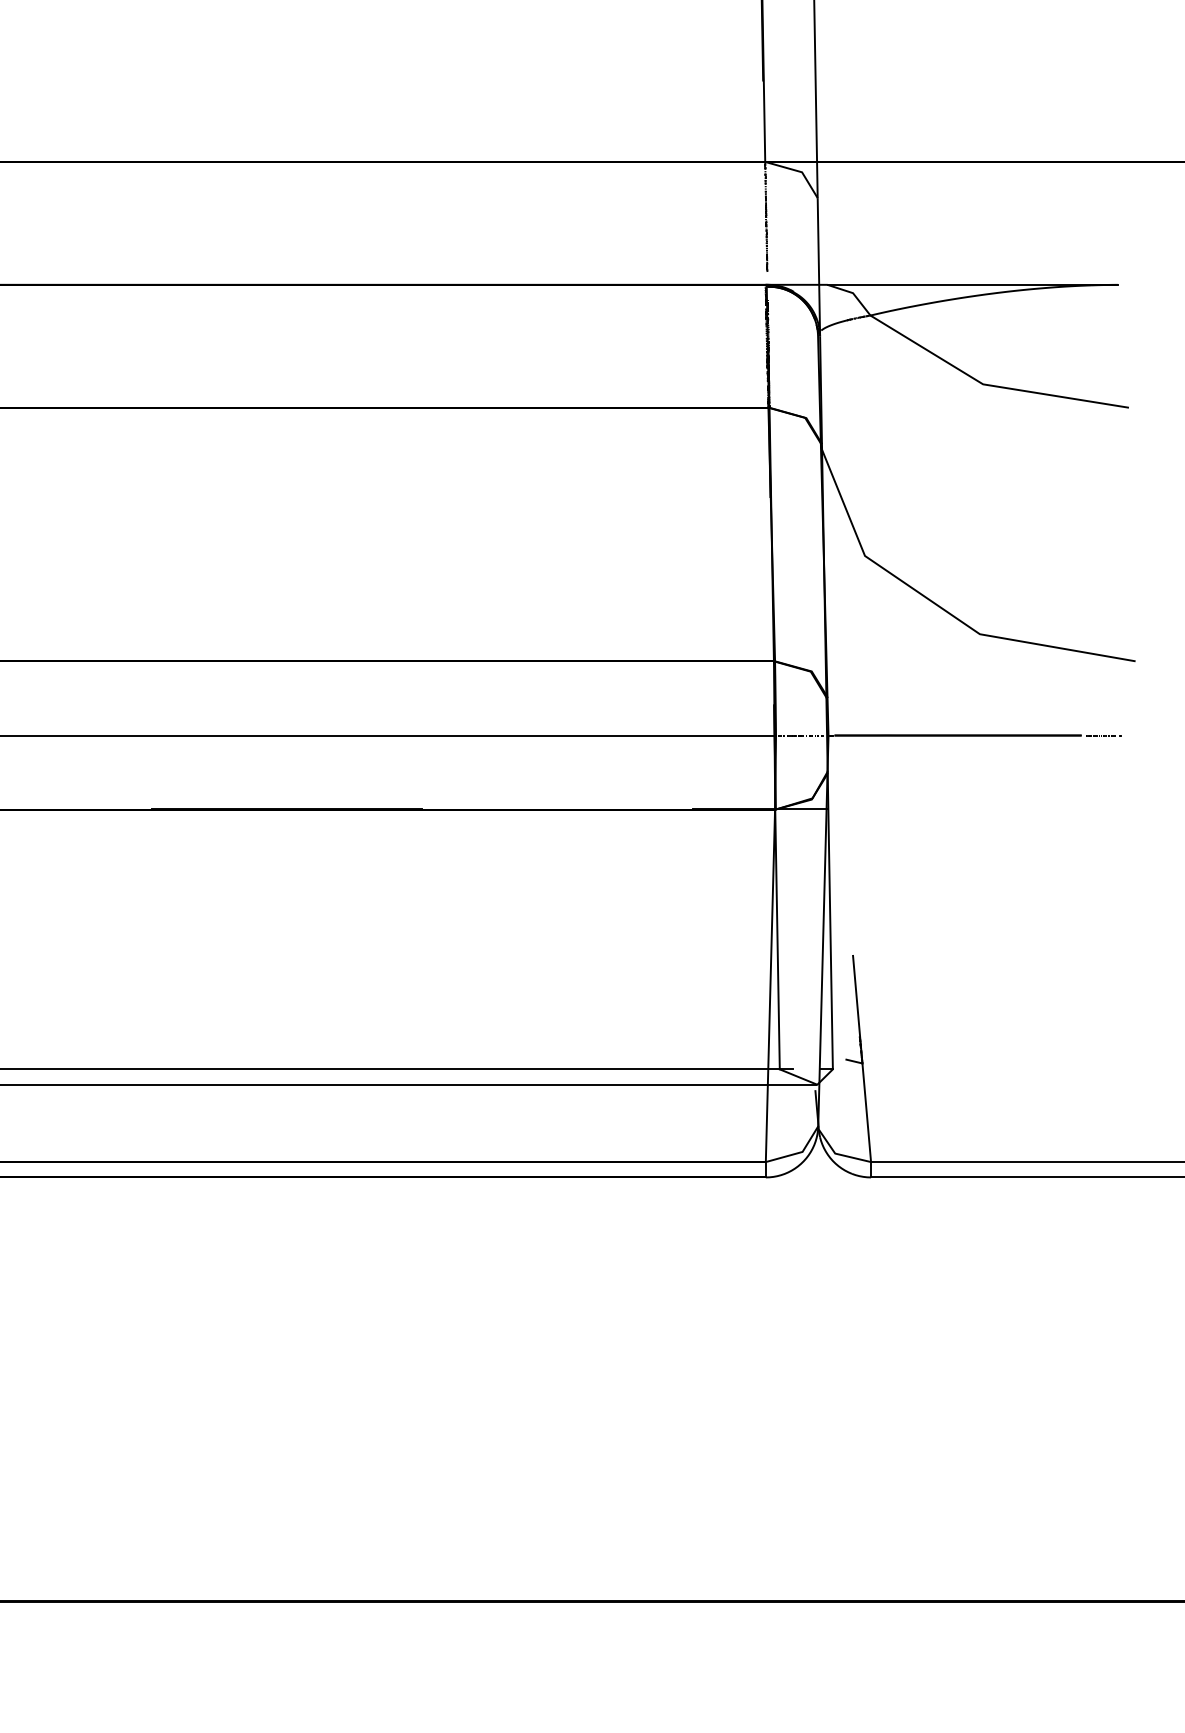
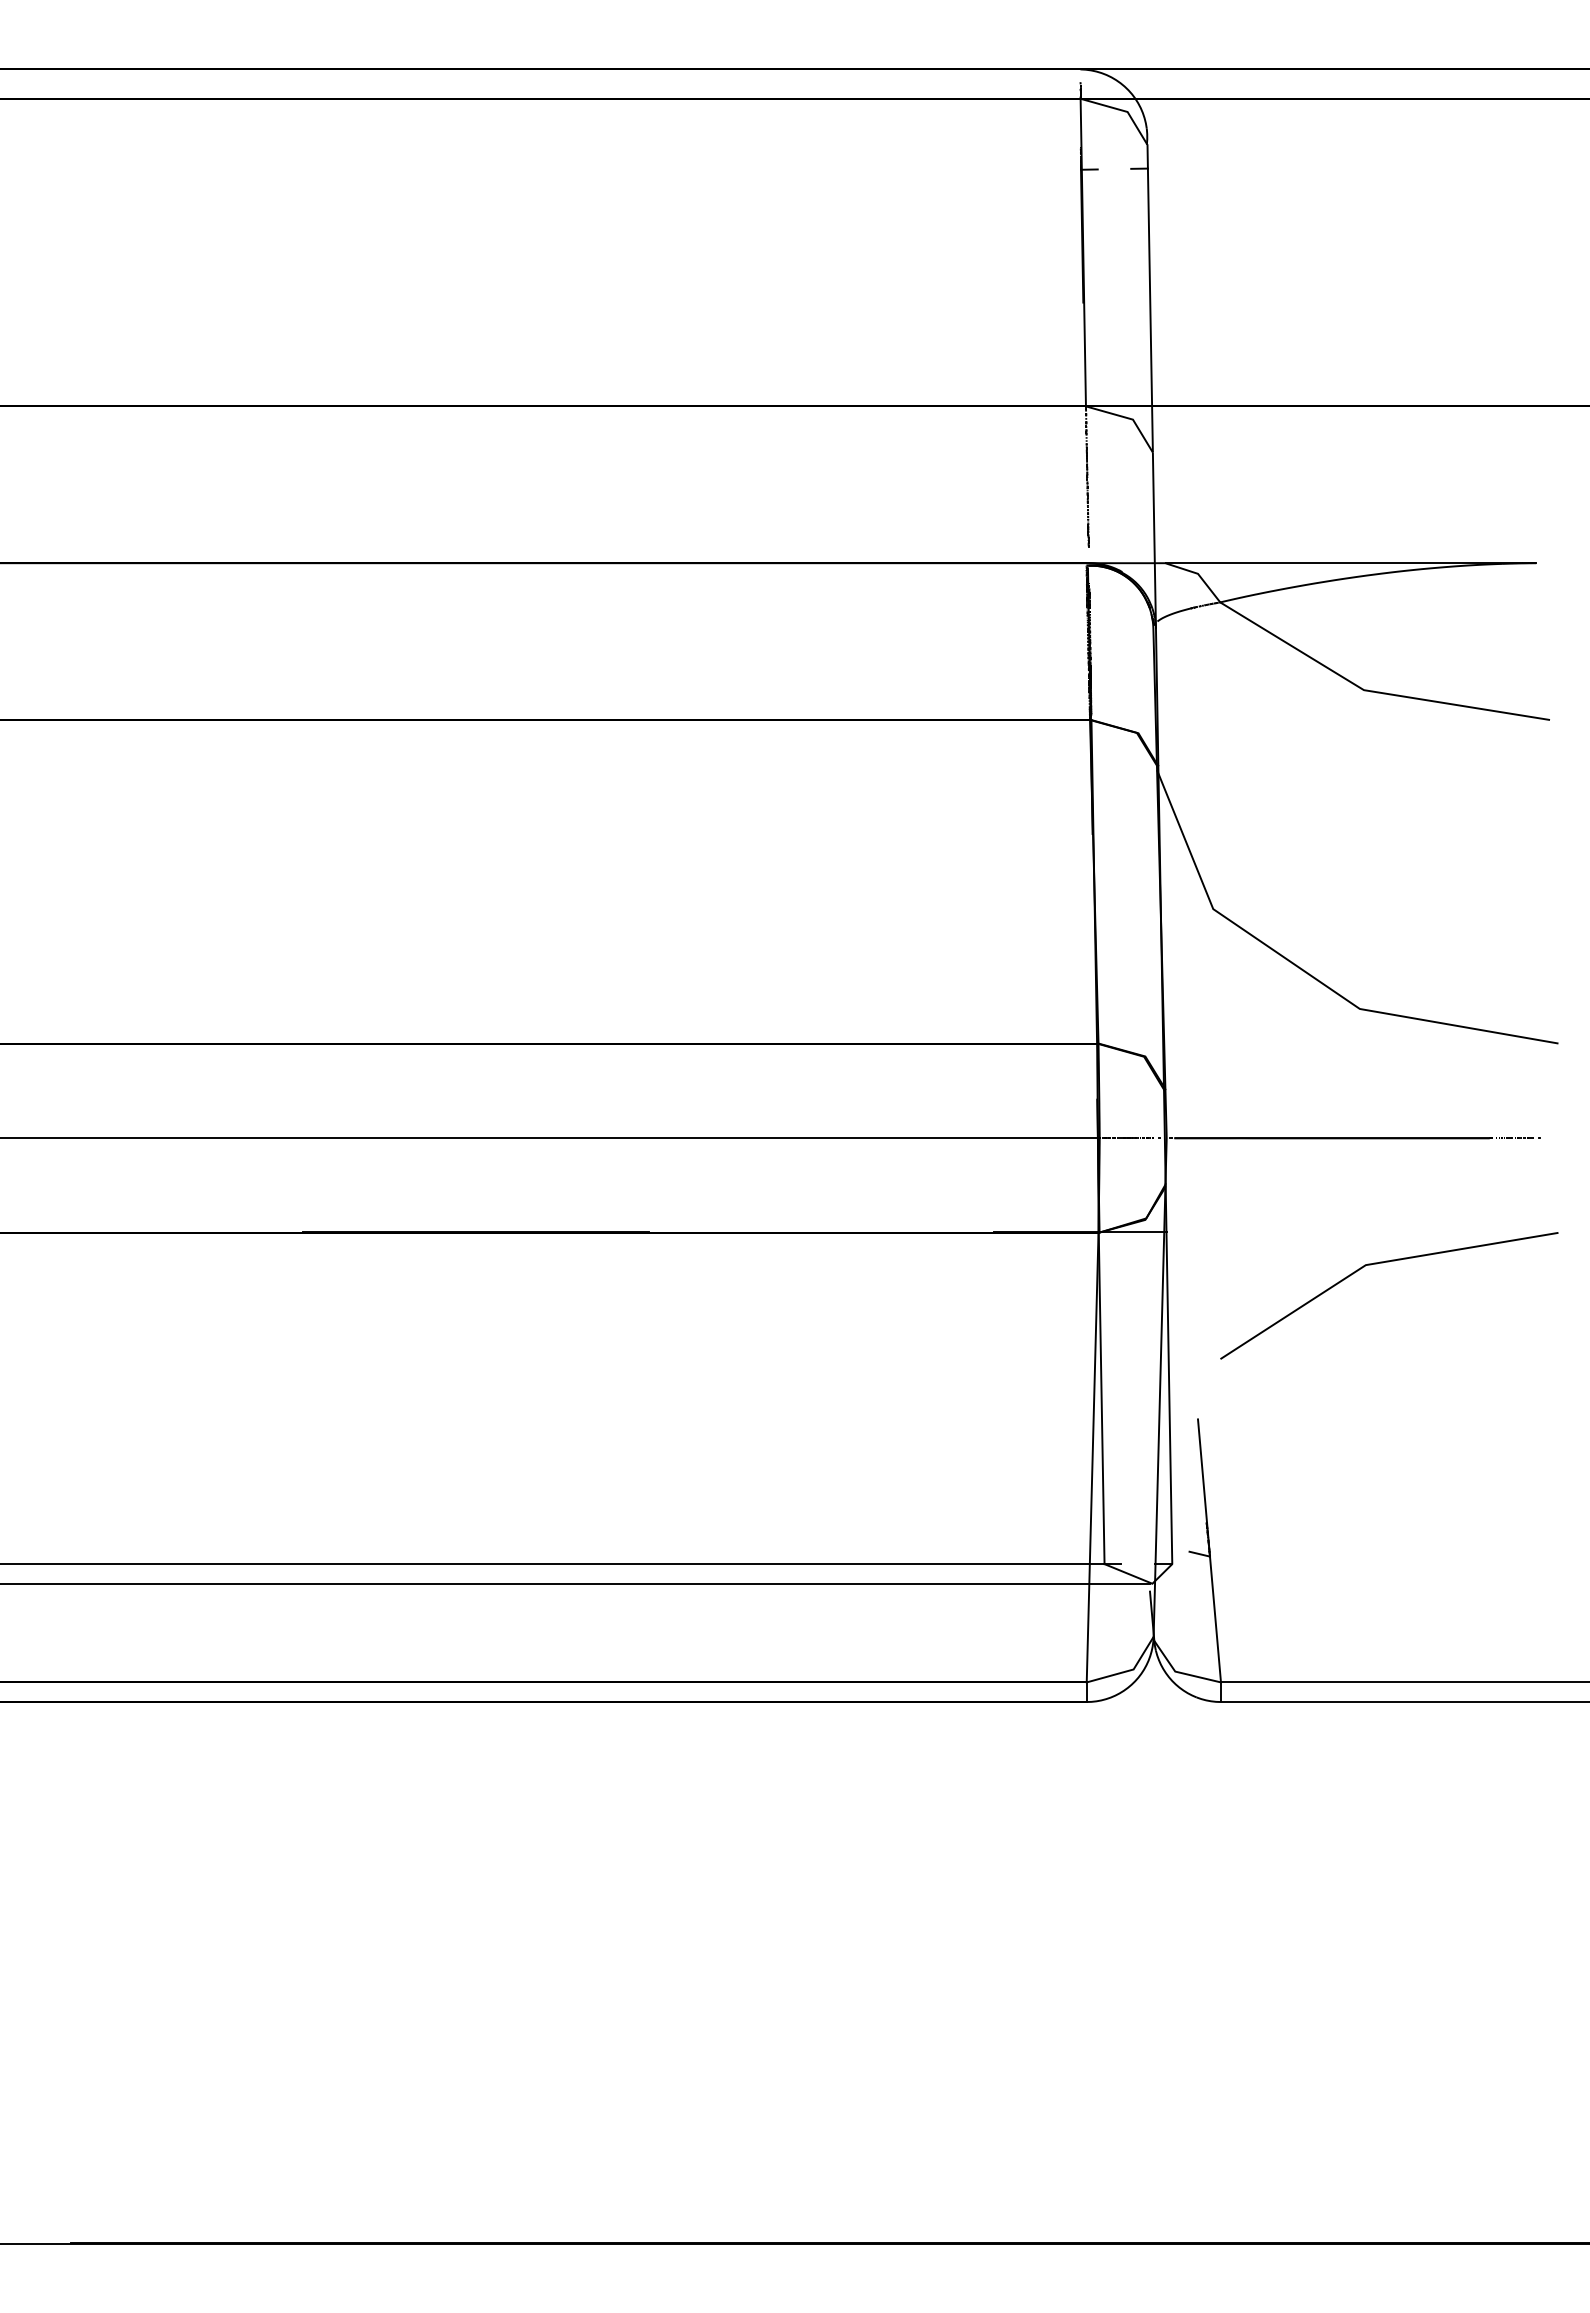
line: (998, 833) -> (1383, 1263), added

